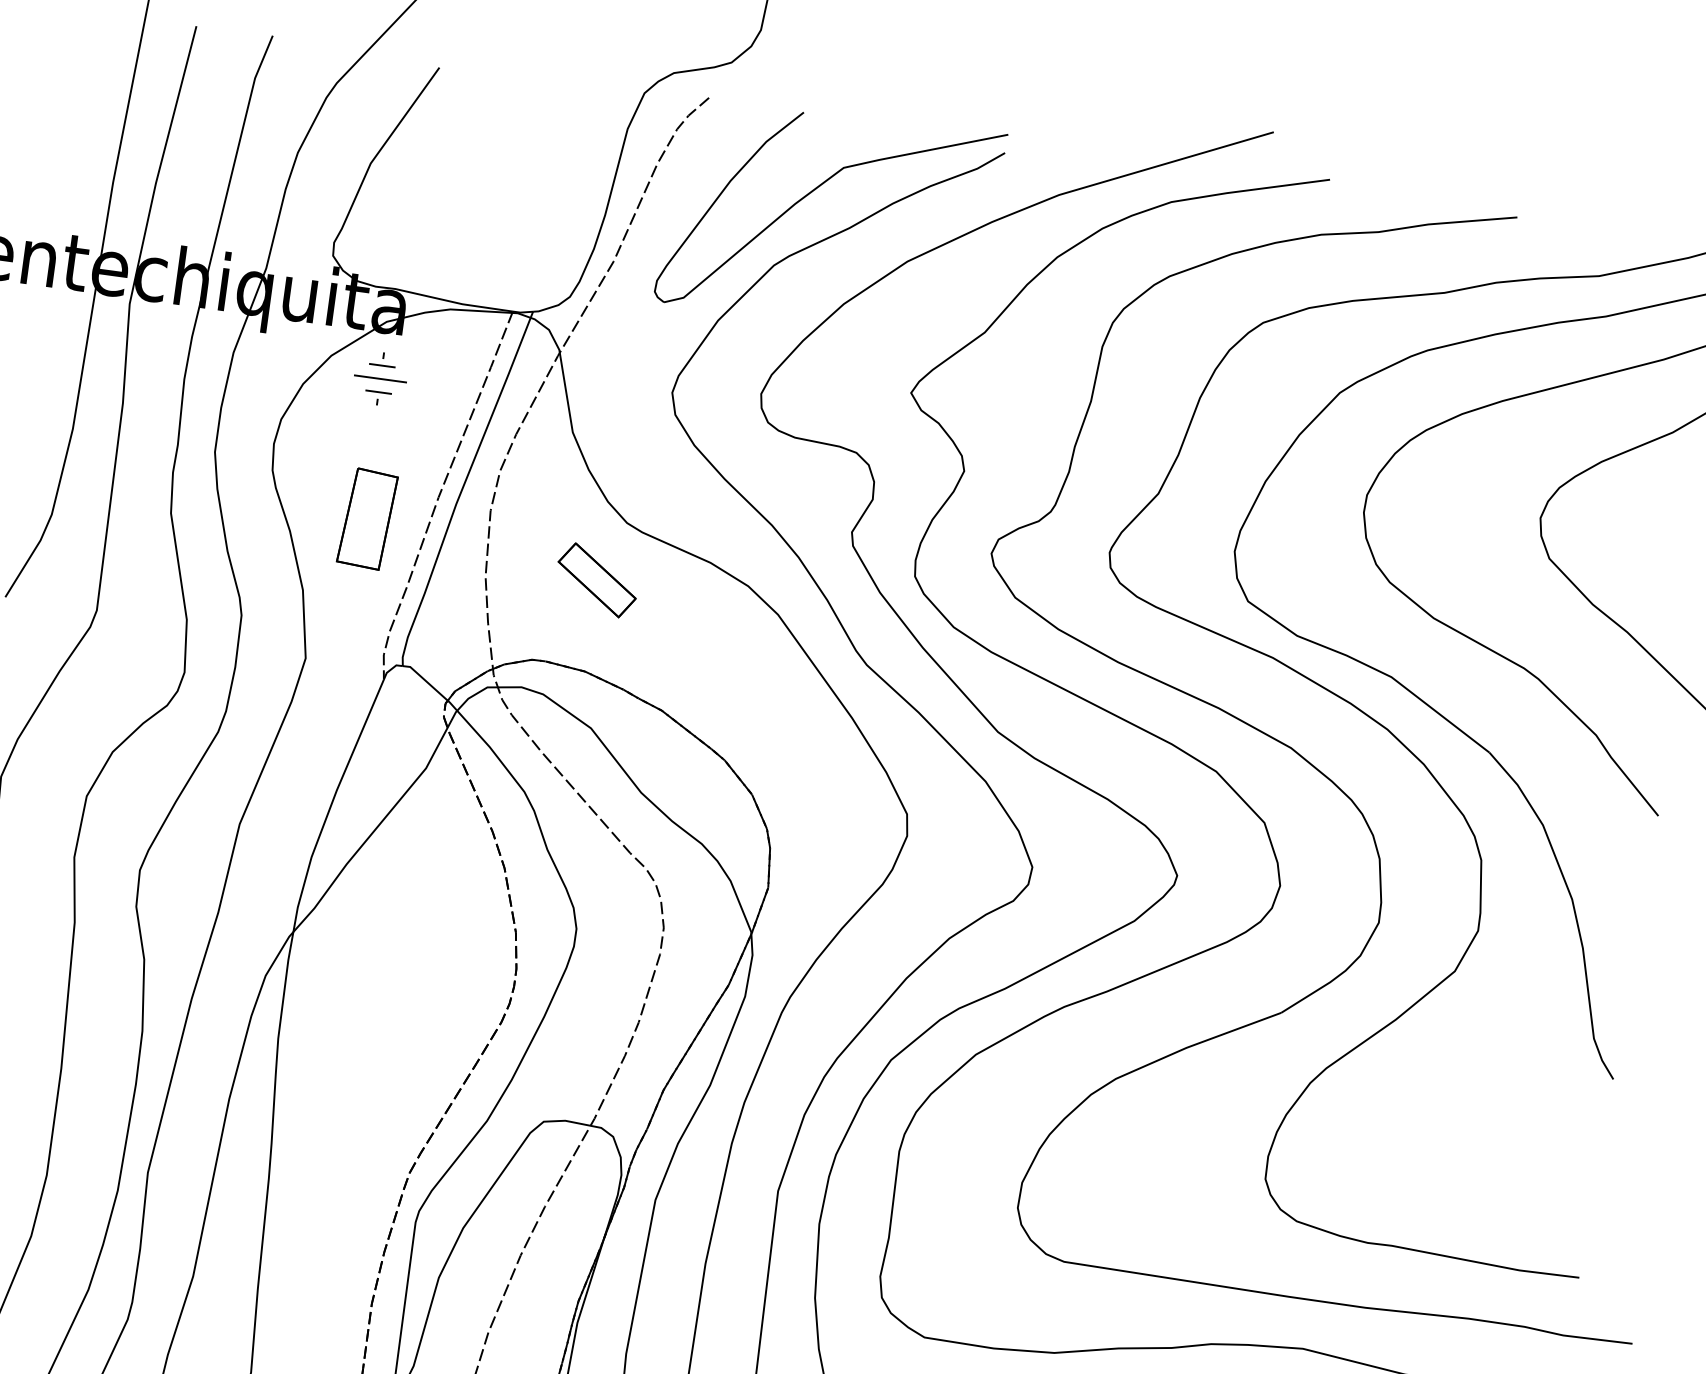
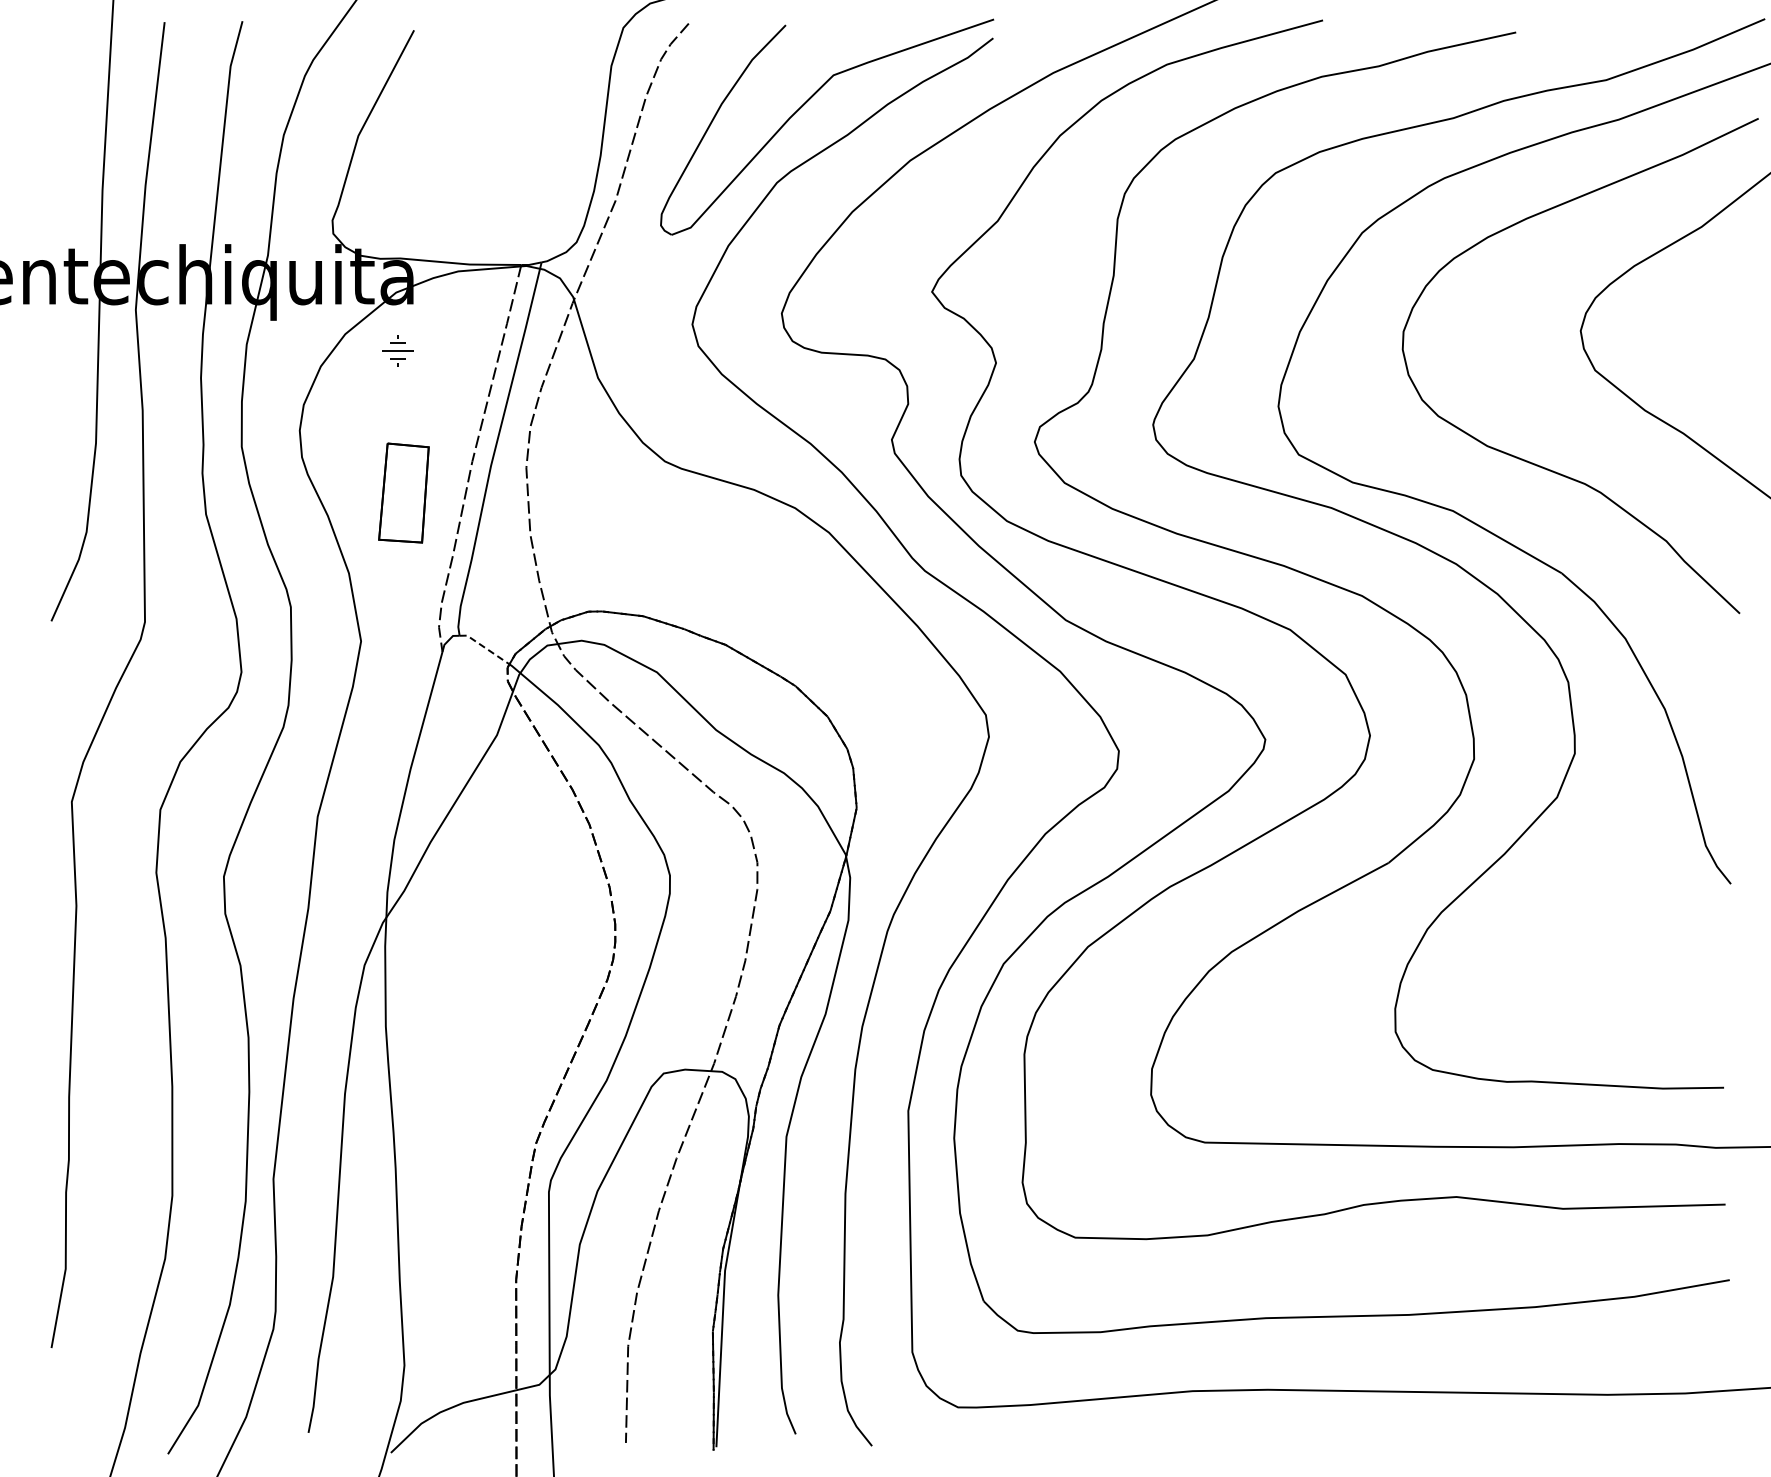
part: (380, 378) -> (397, 350), size x0.6
part: (596, 579) -> (642, 522), removed
line: (426, 681) -> (485, 647), solid -> dashed

